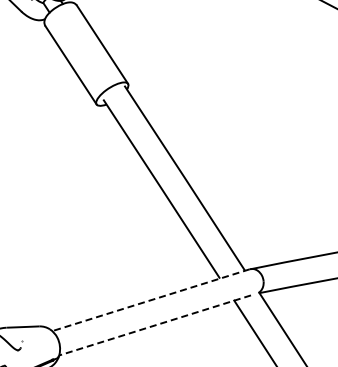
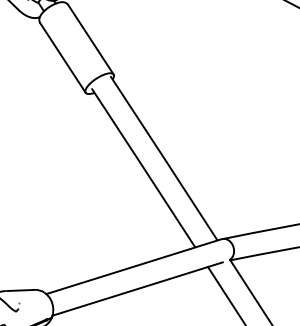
line: (150, 300) -> (133, 266), dashed -> solid
line: (154, 325) -> (137, 289), dashed -> solid

